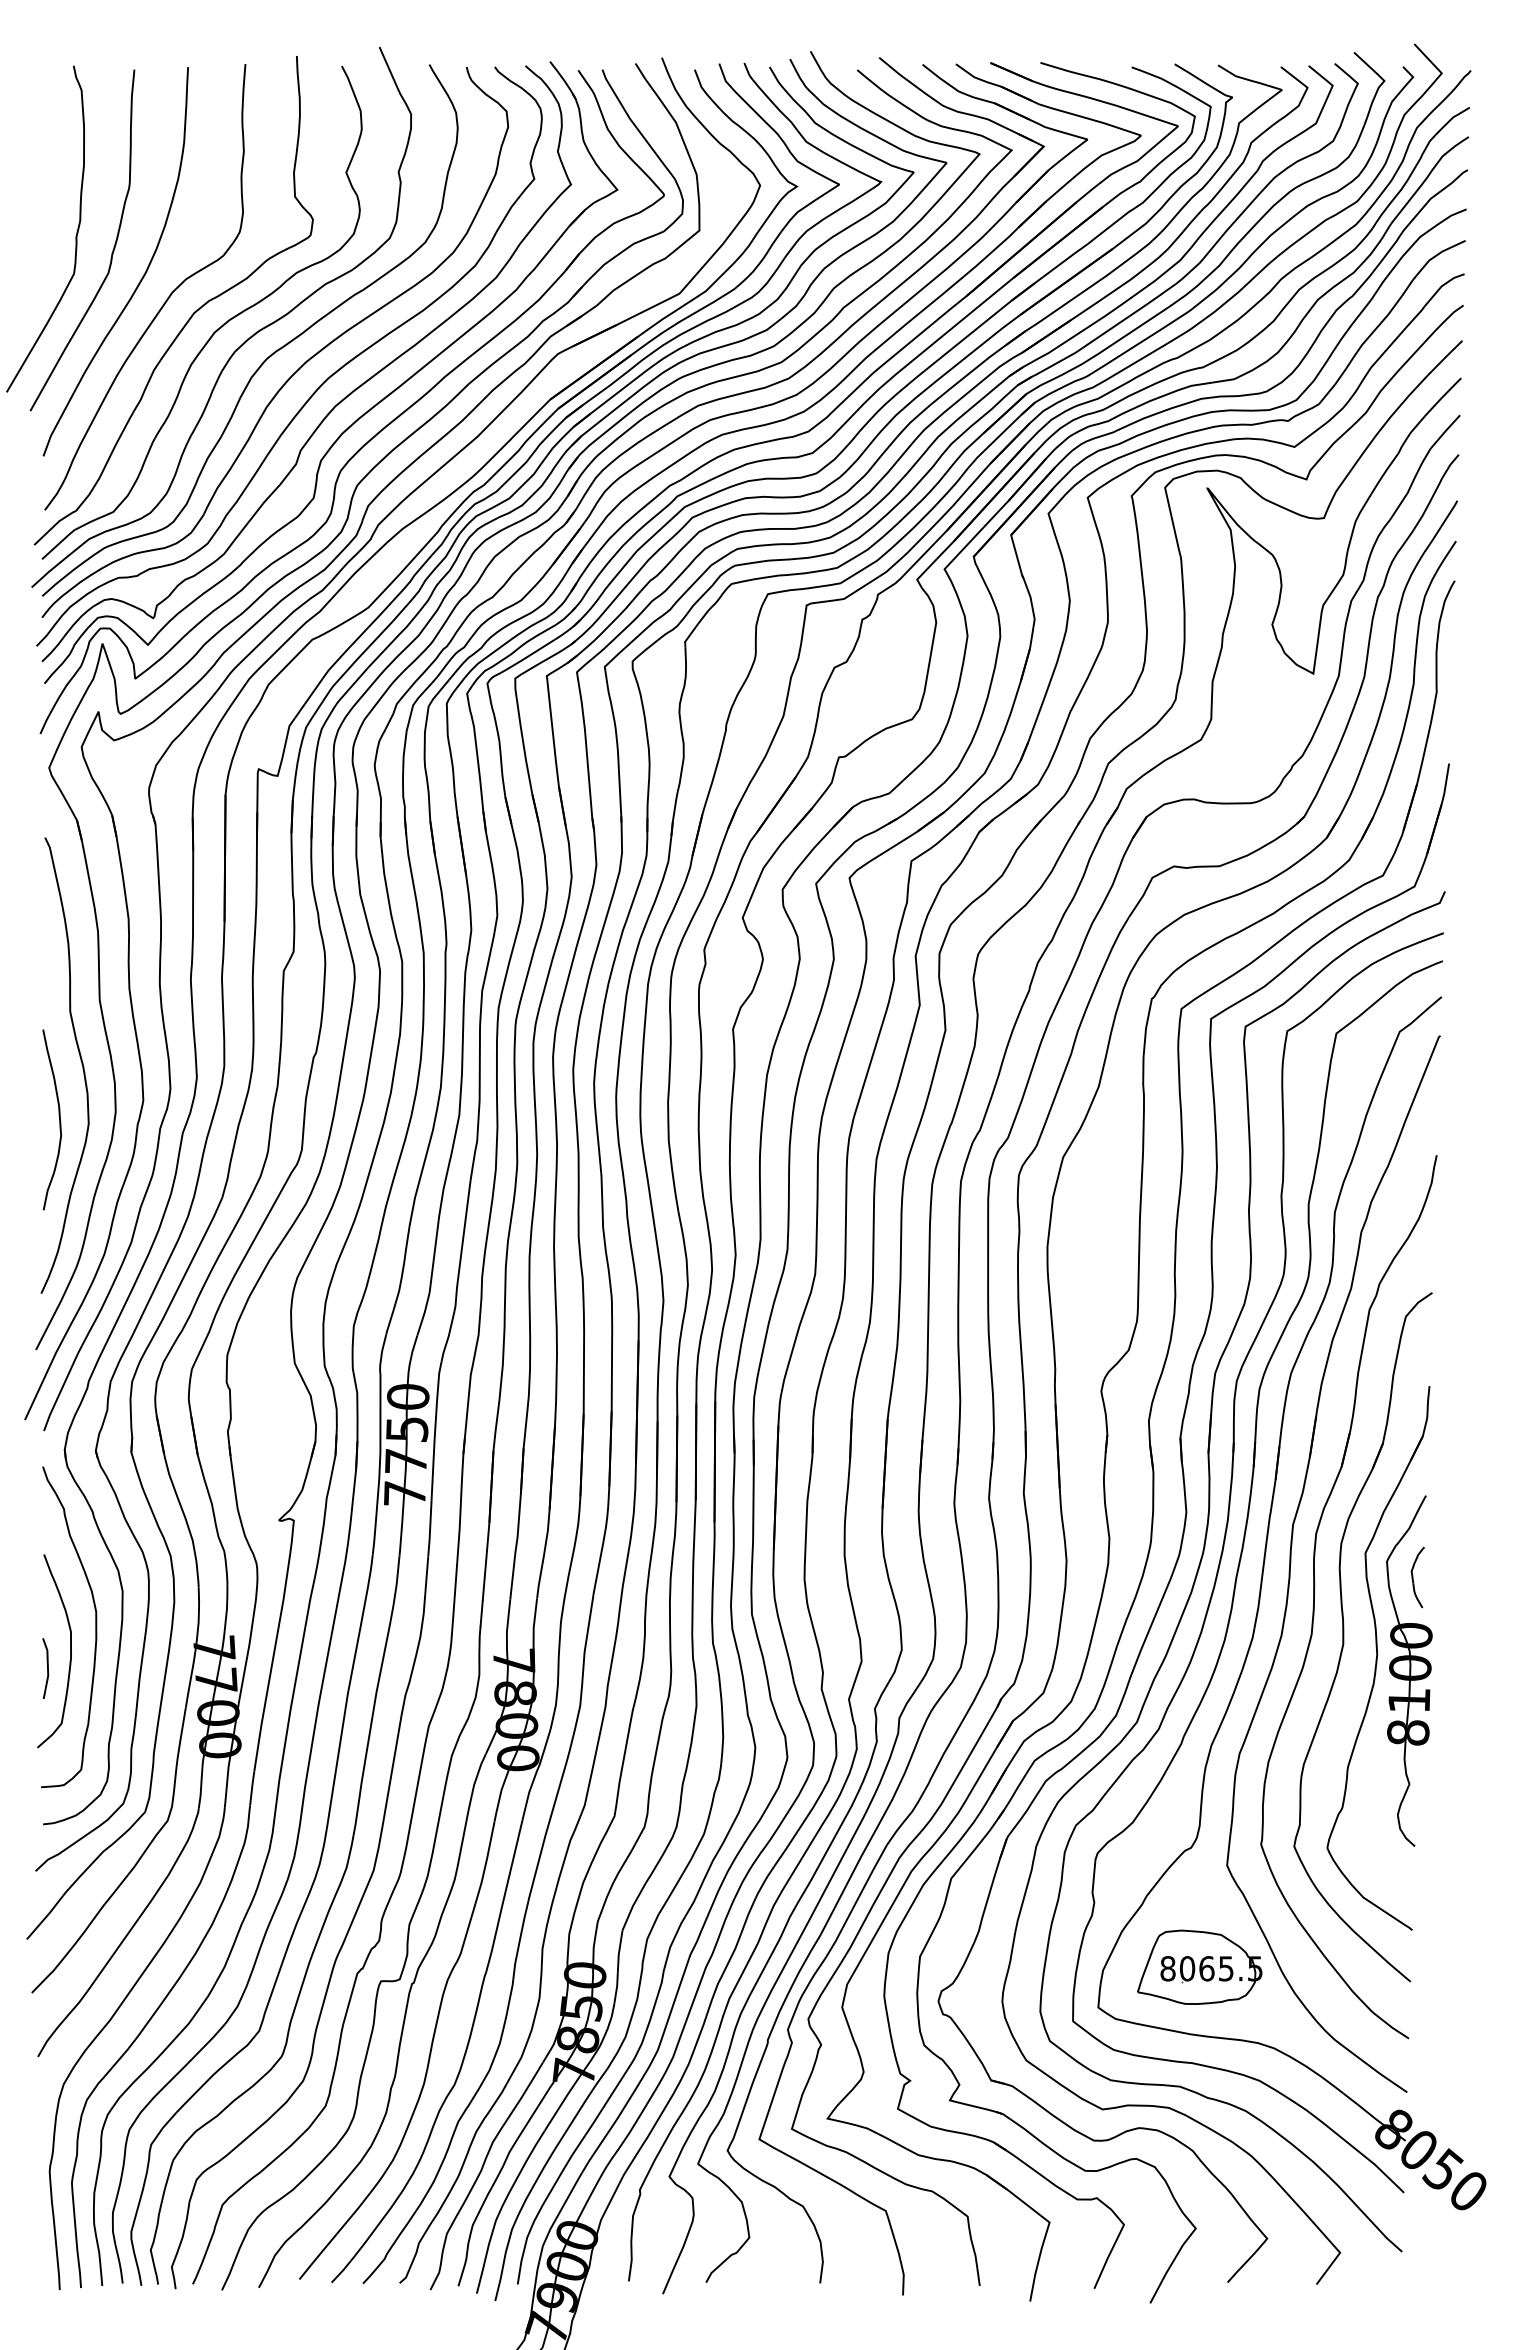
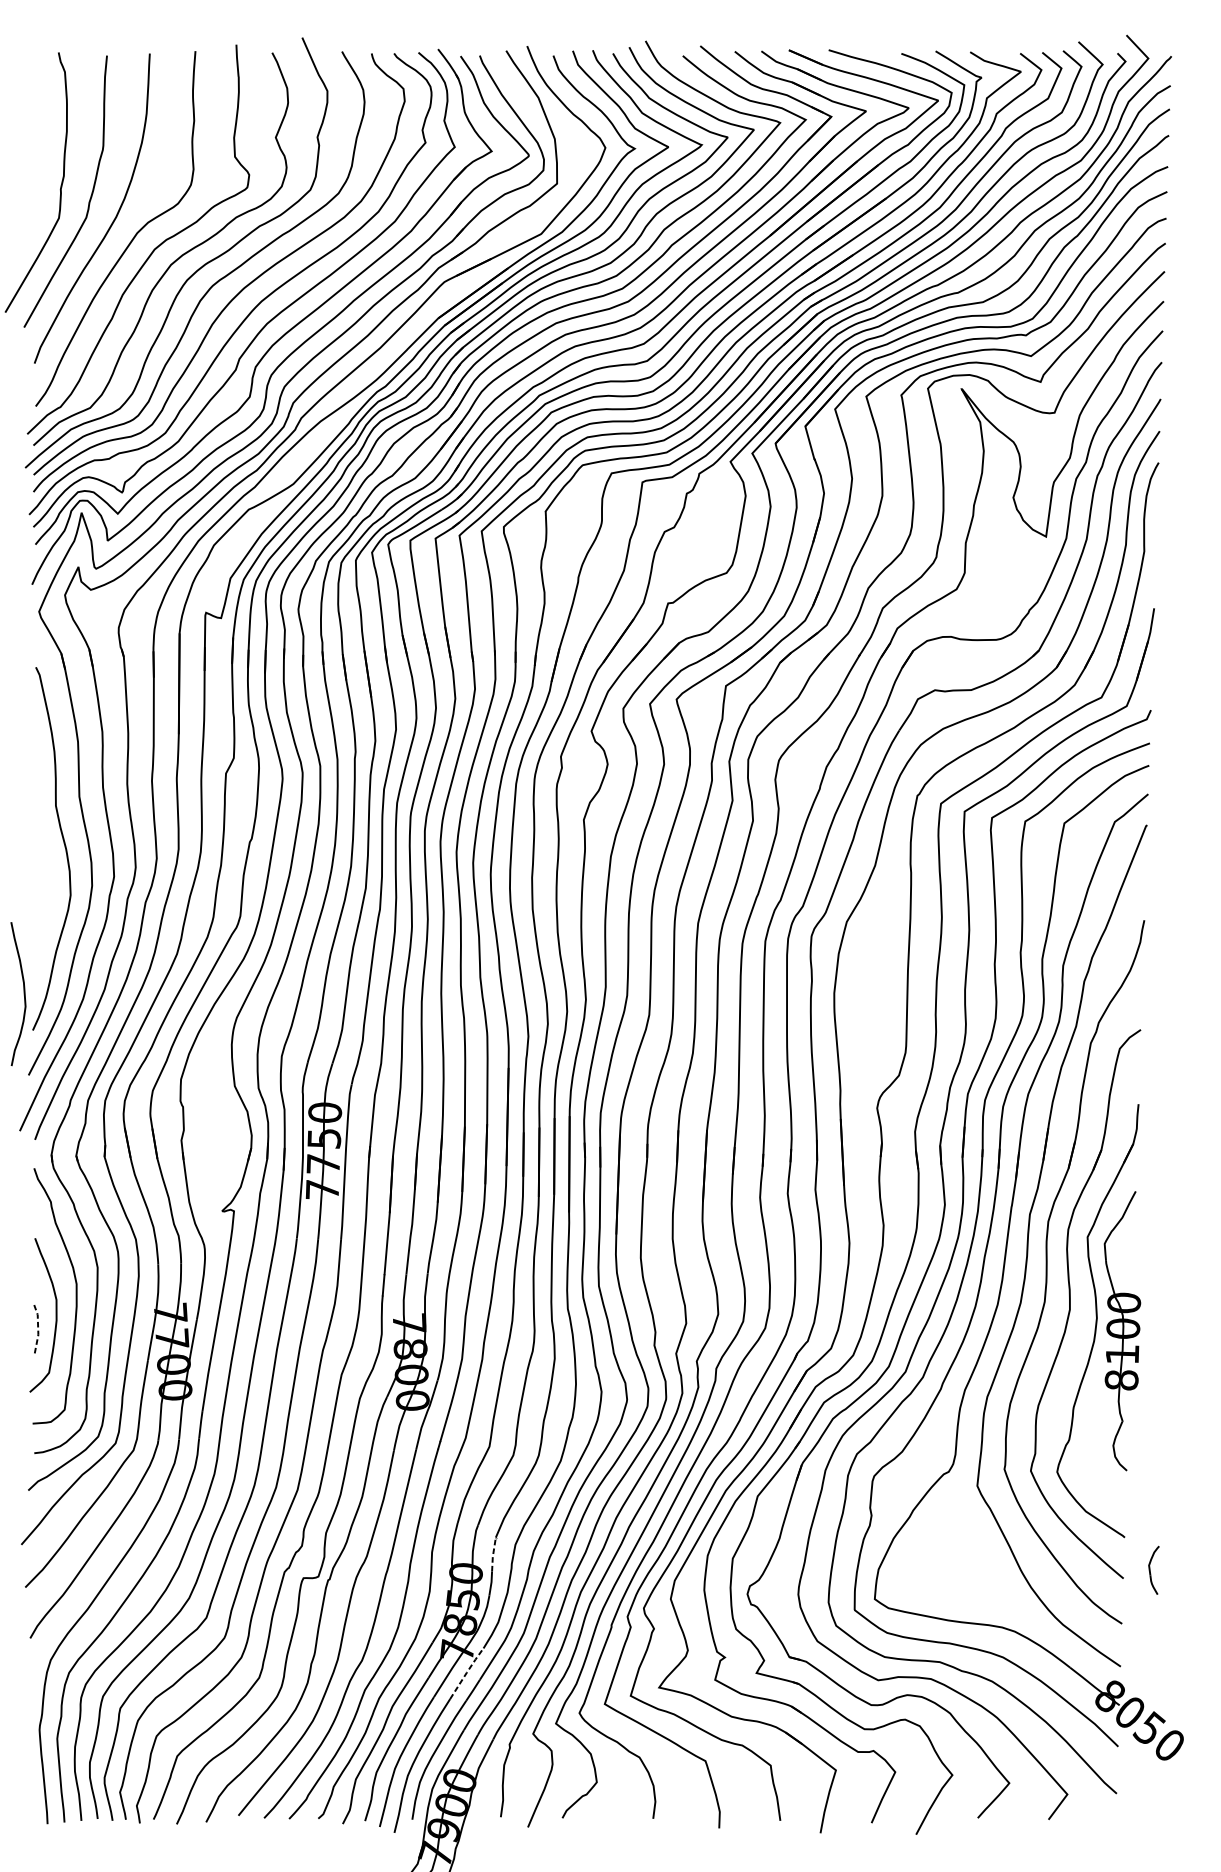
curve: (58, 1116) -> (23, 991), moved
part: (1417, 1577) -> (1153, 1570), moved
line: (47, 1667) -> (37, 1328), solid -> dashed
line: (619, 1950) -> (493, 1553), solid -> dashed
part: (1199, 1966) -> (955, 1566), removed
line: (586, 2099) -> (467, 1672), solid -> dashed

